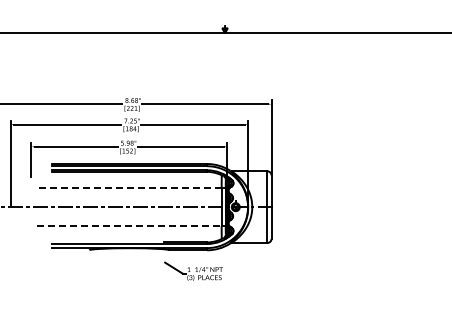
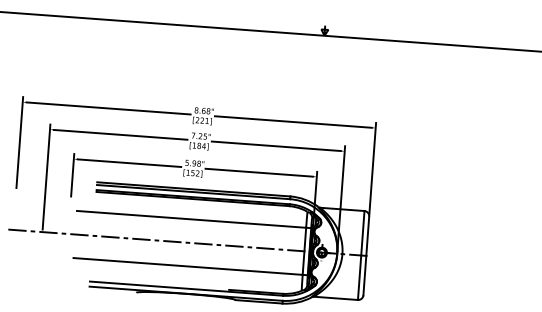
line: (128, 188) -> (190, 219), dashed -> solid
line: (129, 226) -> (188, 266), dashed -> solid

